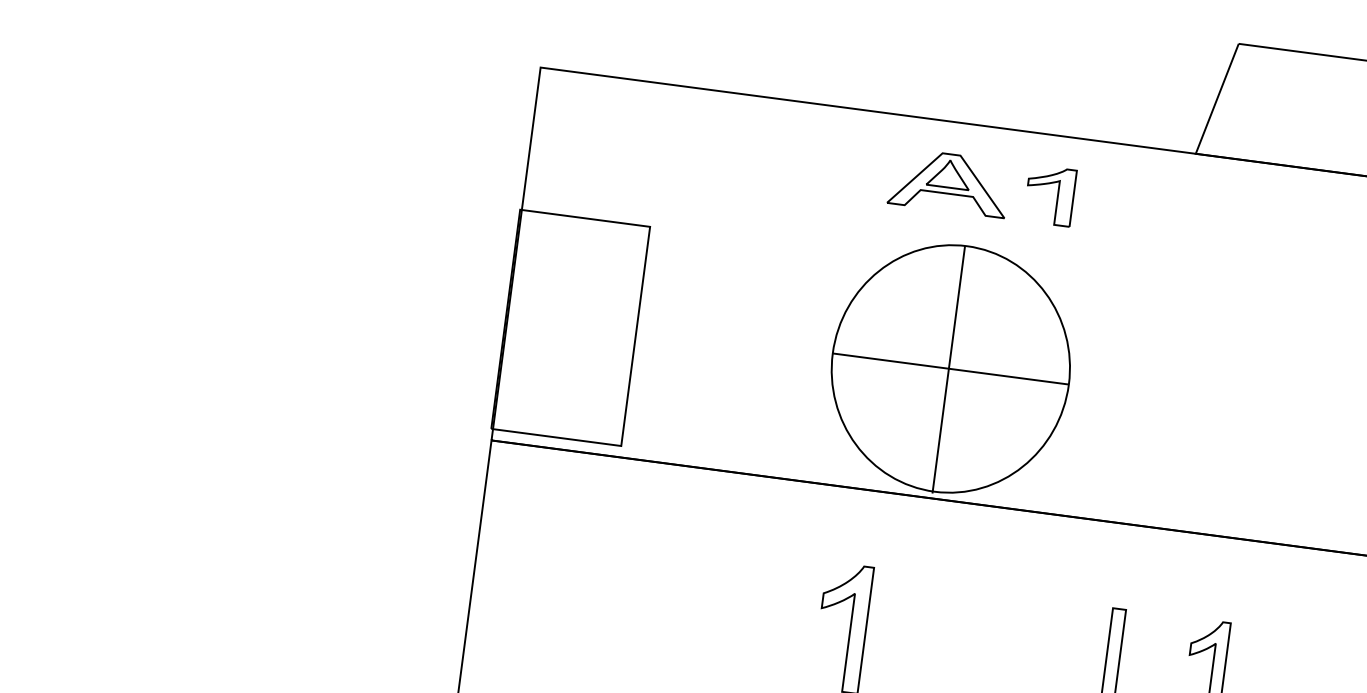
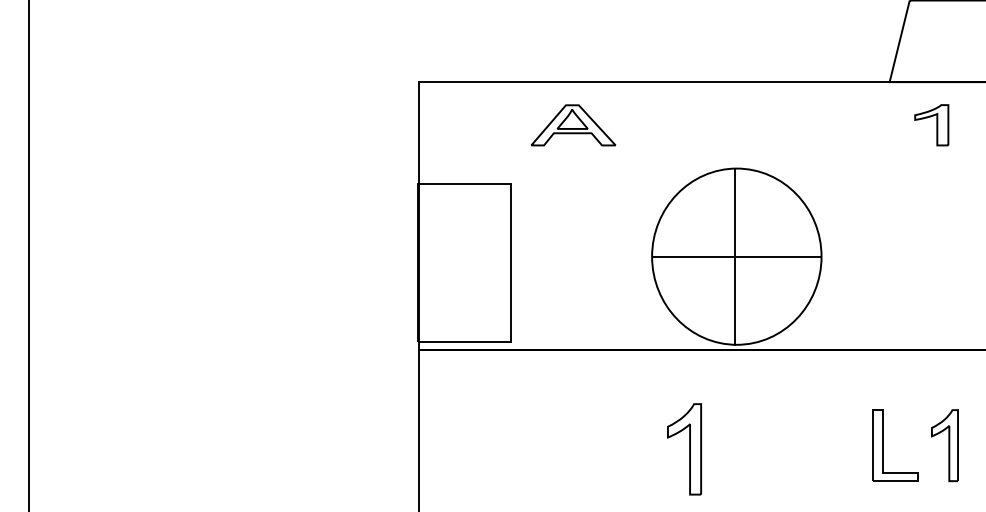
part: (949, 182) -> (573, 125), moved
part: (1049, 196) -> (931, 125), moved

